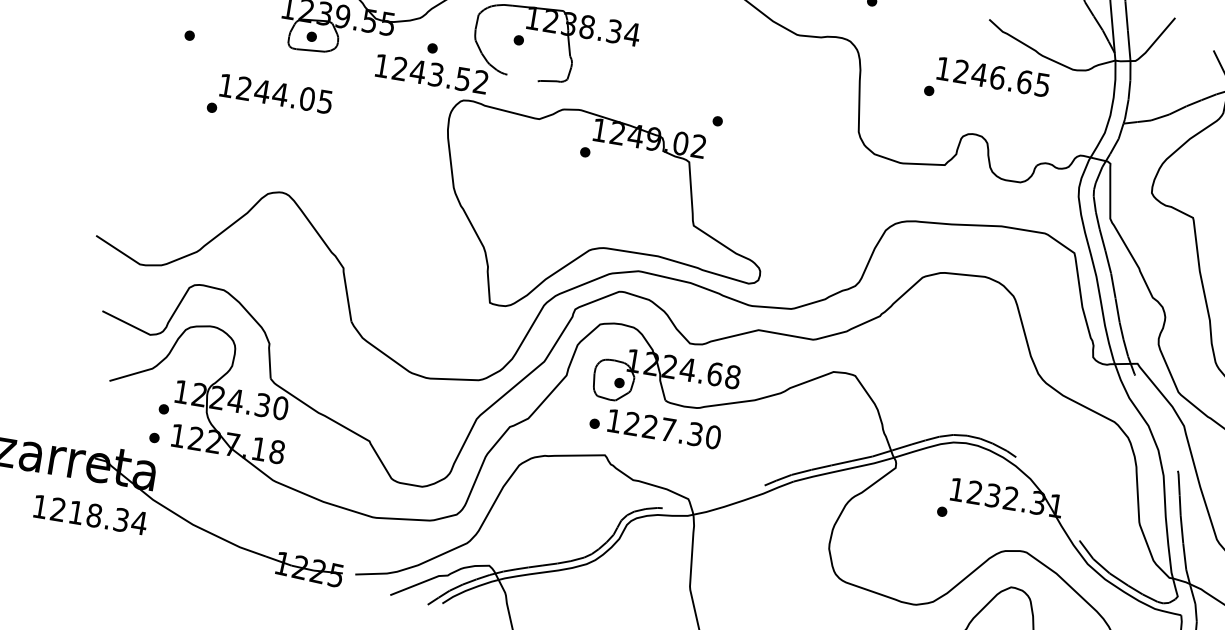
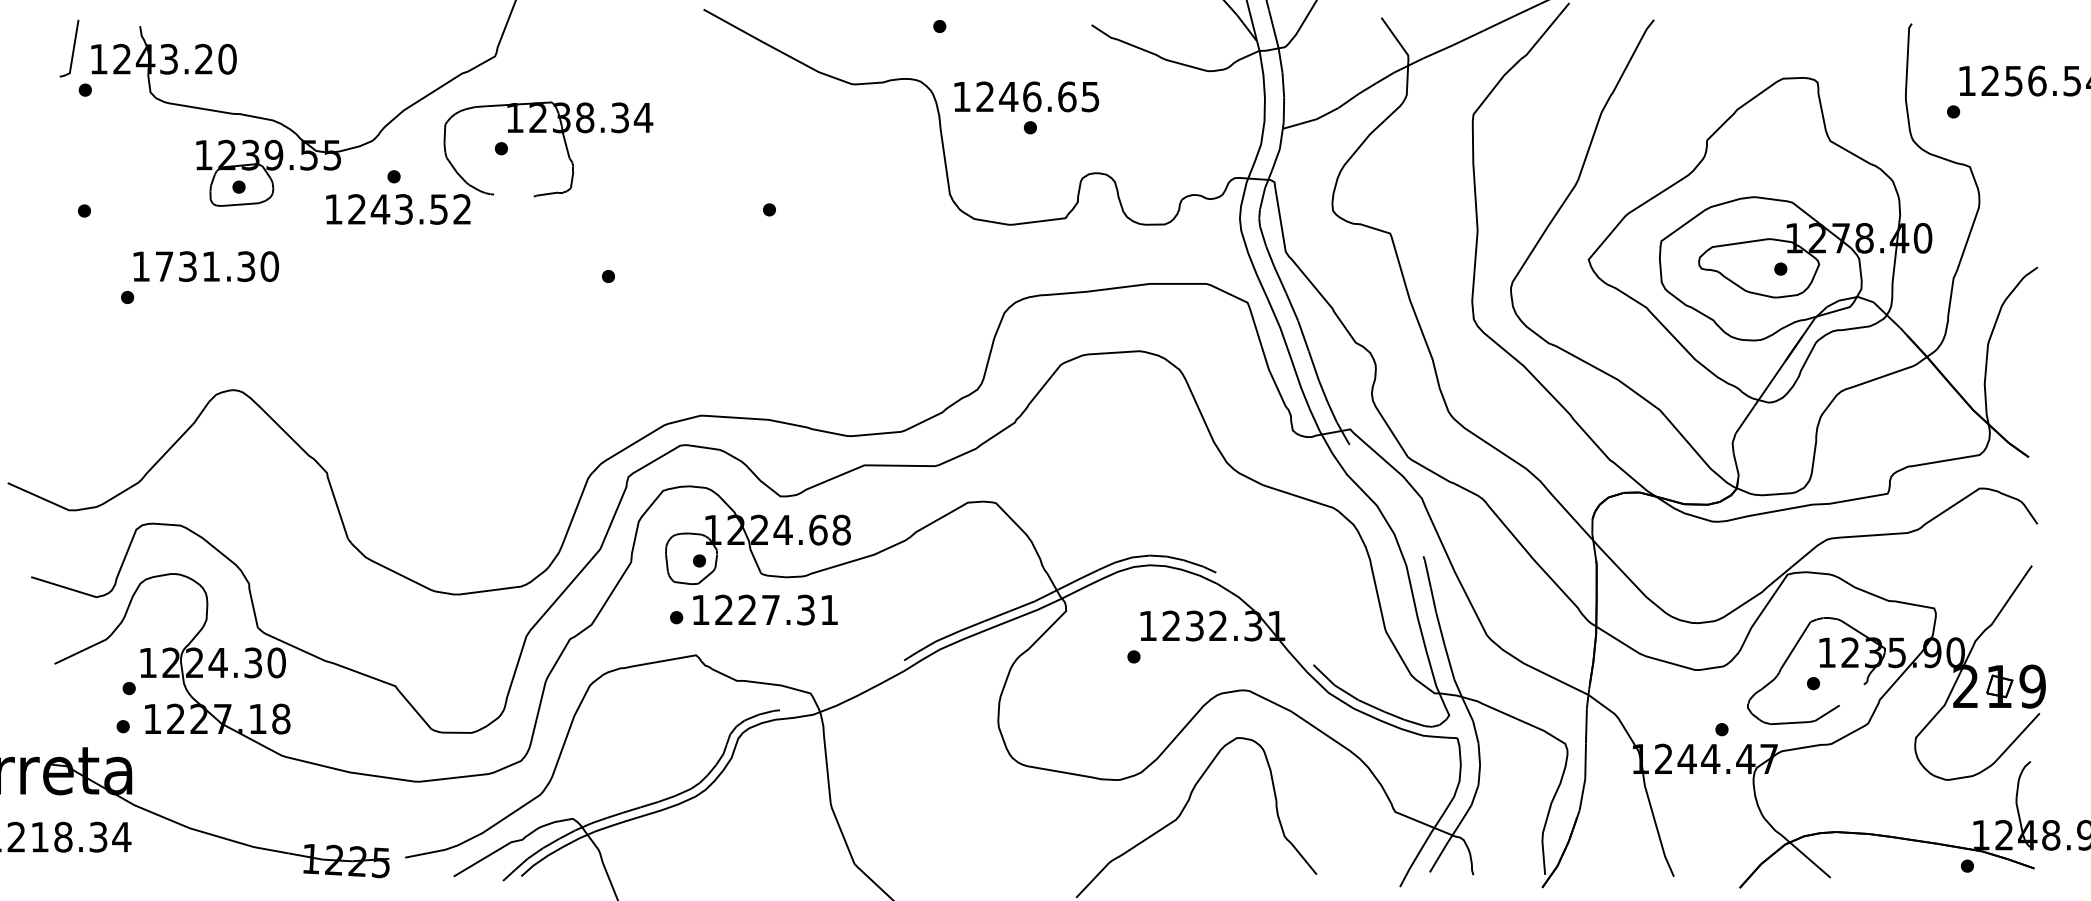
text: (993, 76) -> (1026, 96), moved
text: (285, 95) -> (217, 266), 1244.05 -> 1731.30
part: (600, 217) -> (641, 355), removed
text: (713, 436) -> (829, 609), 1227.30 -> 1227.31

